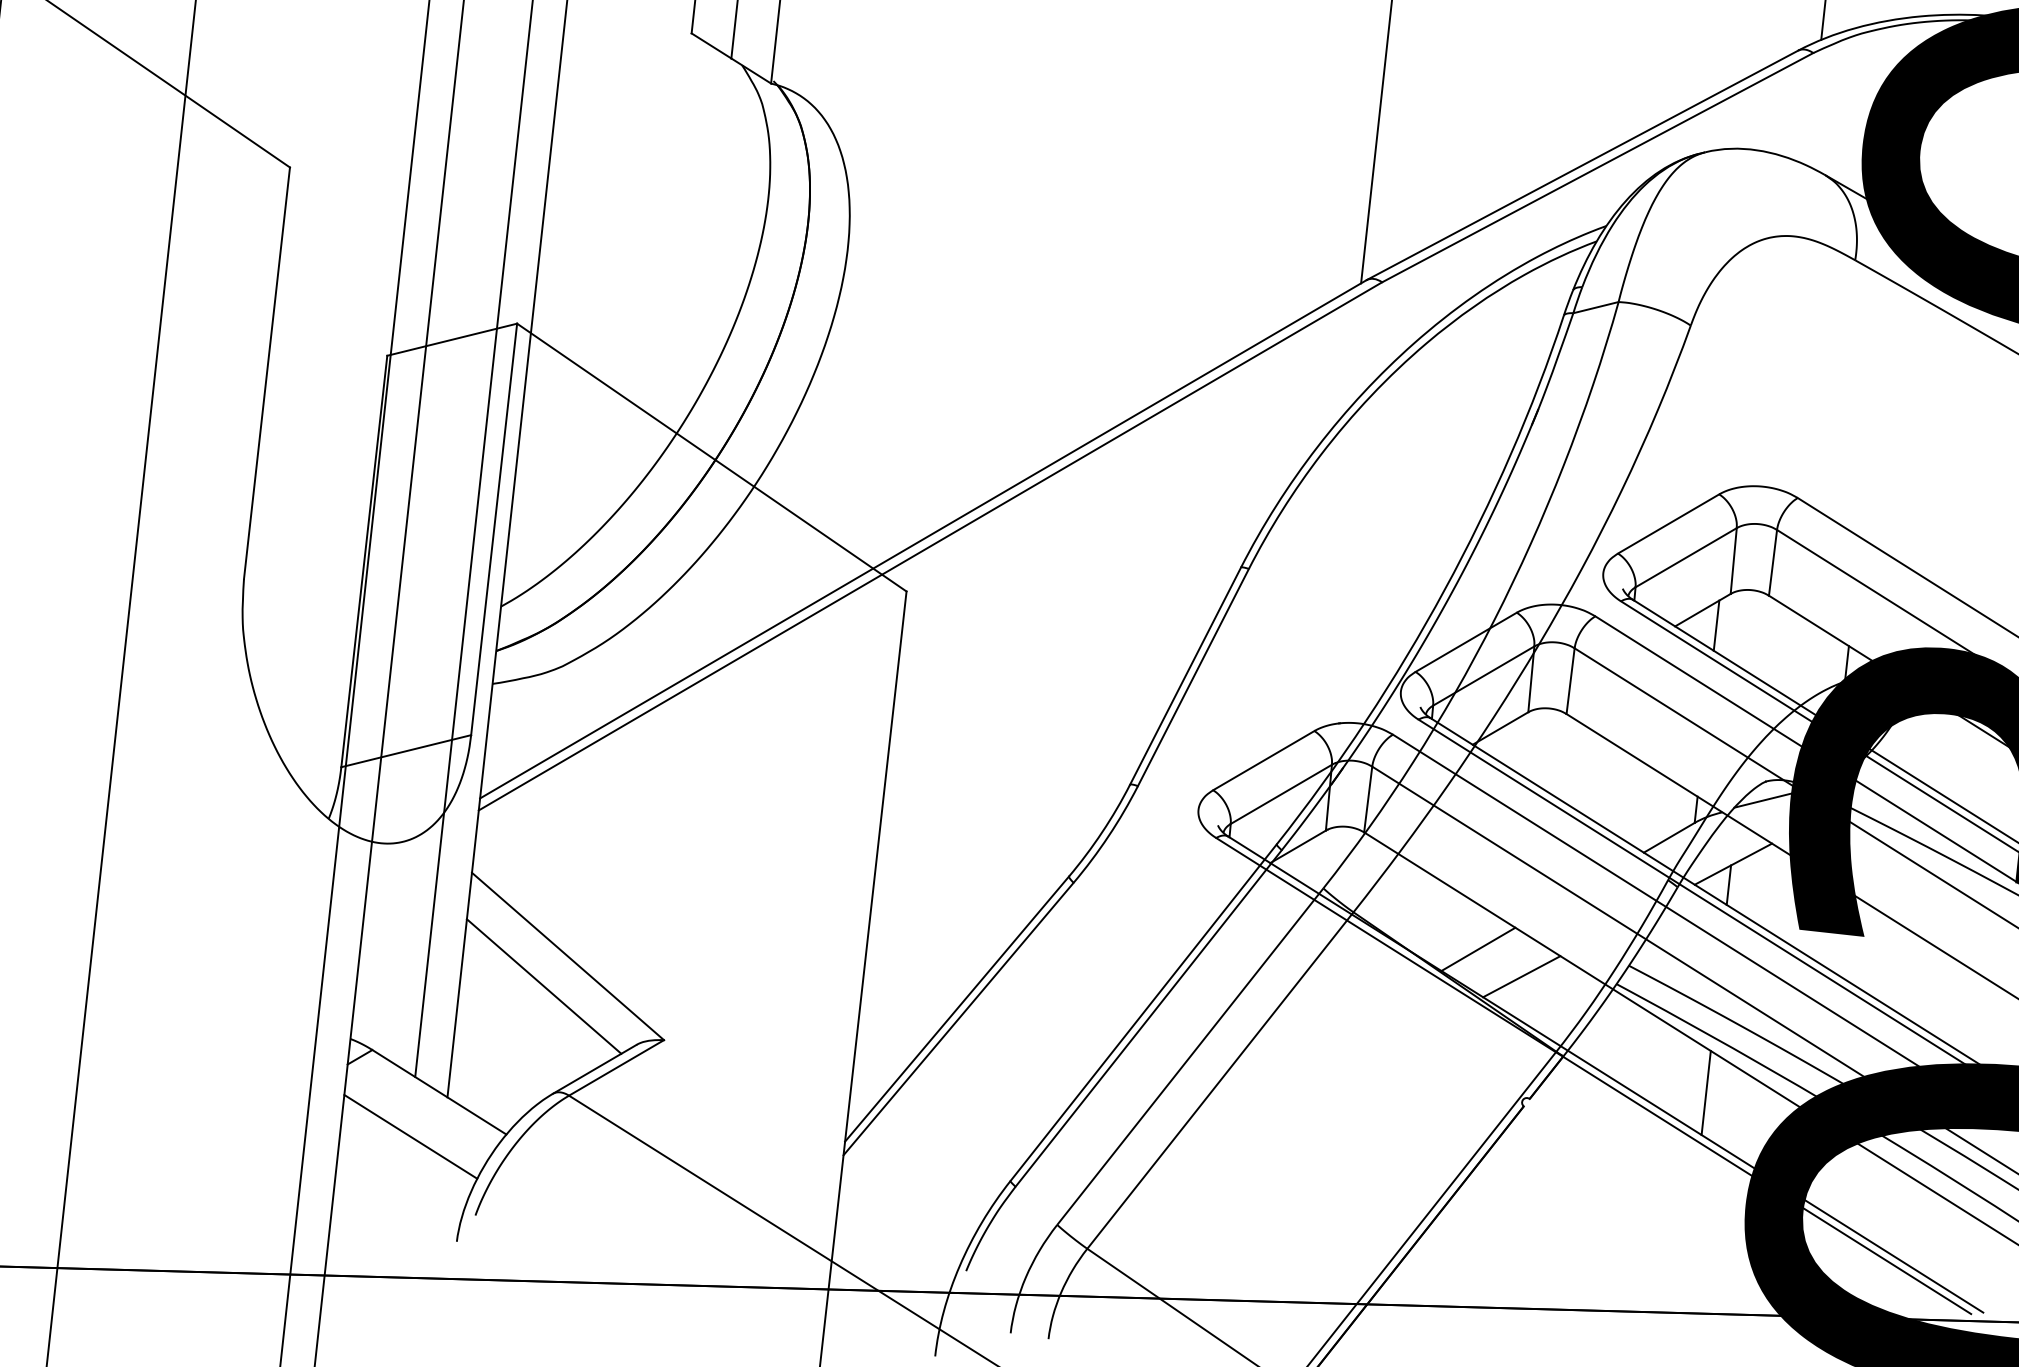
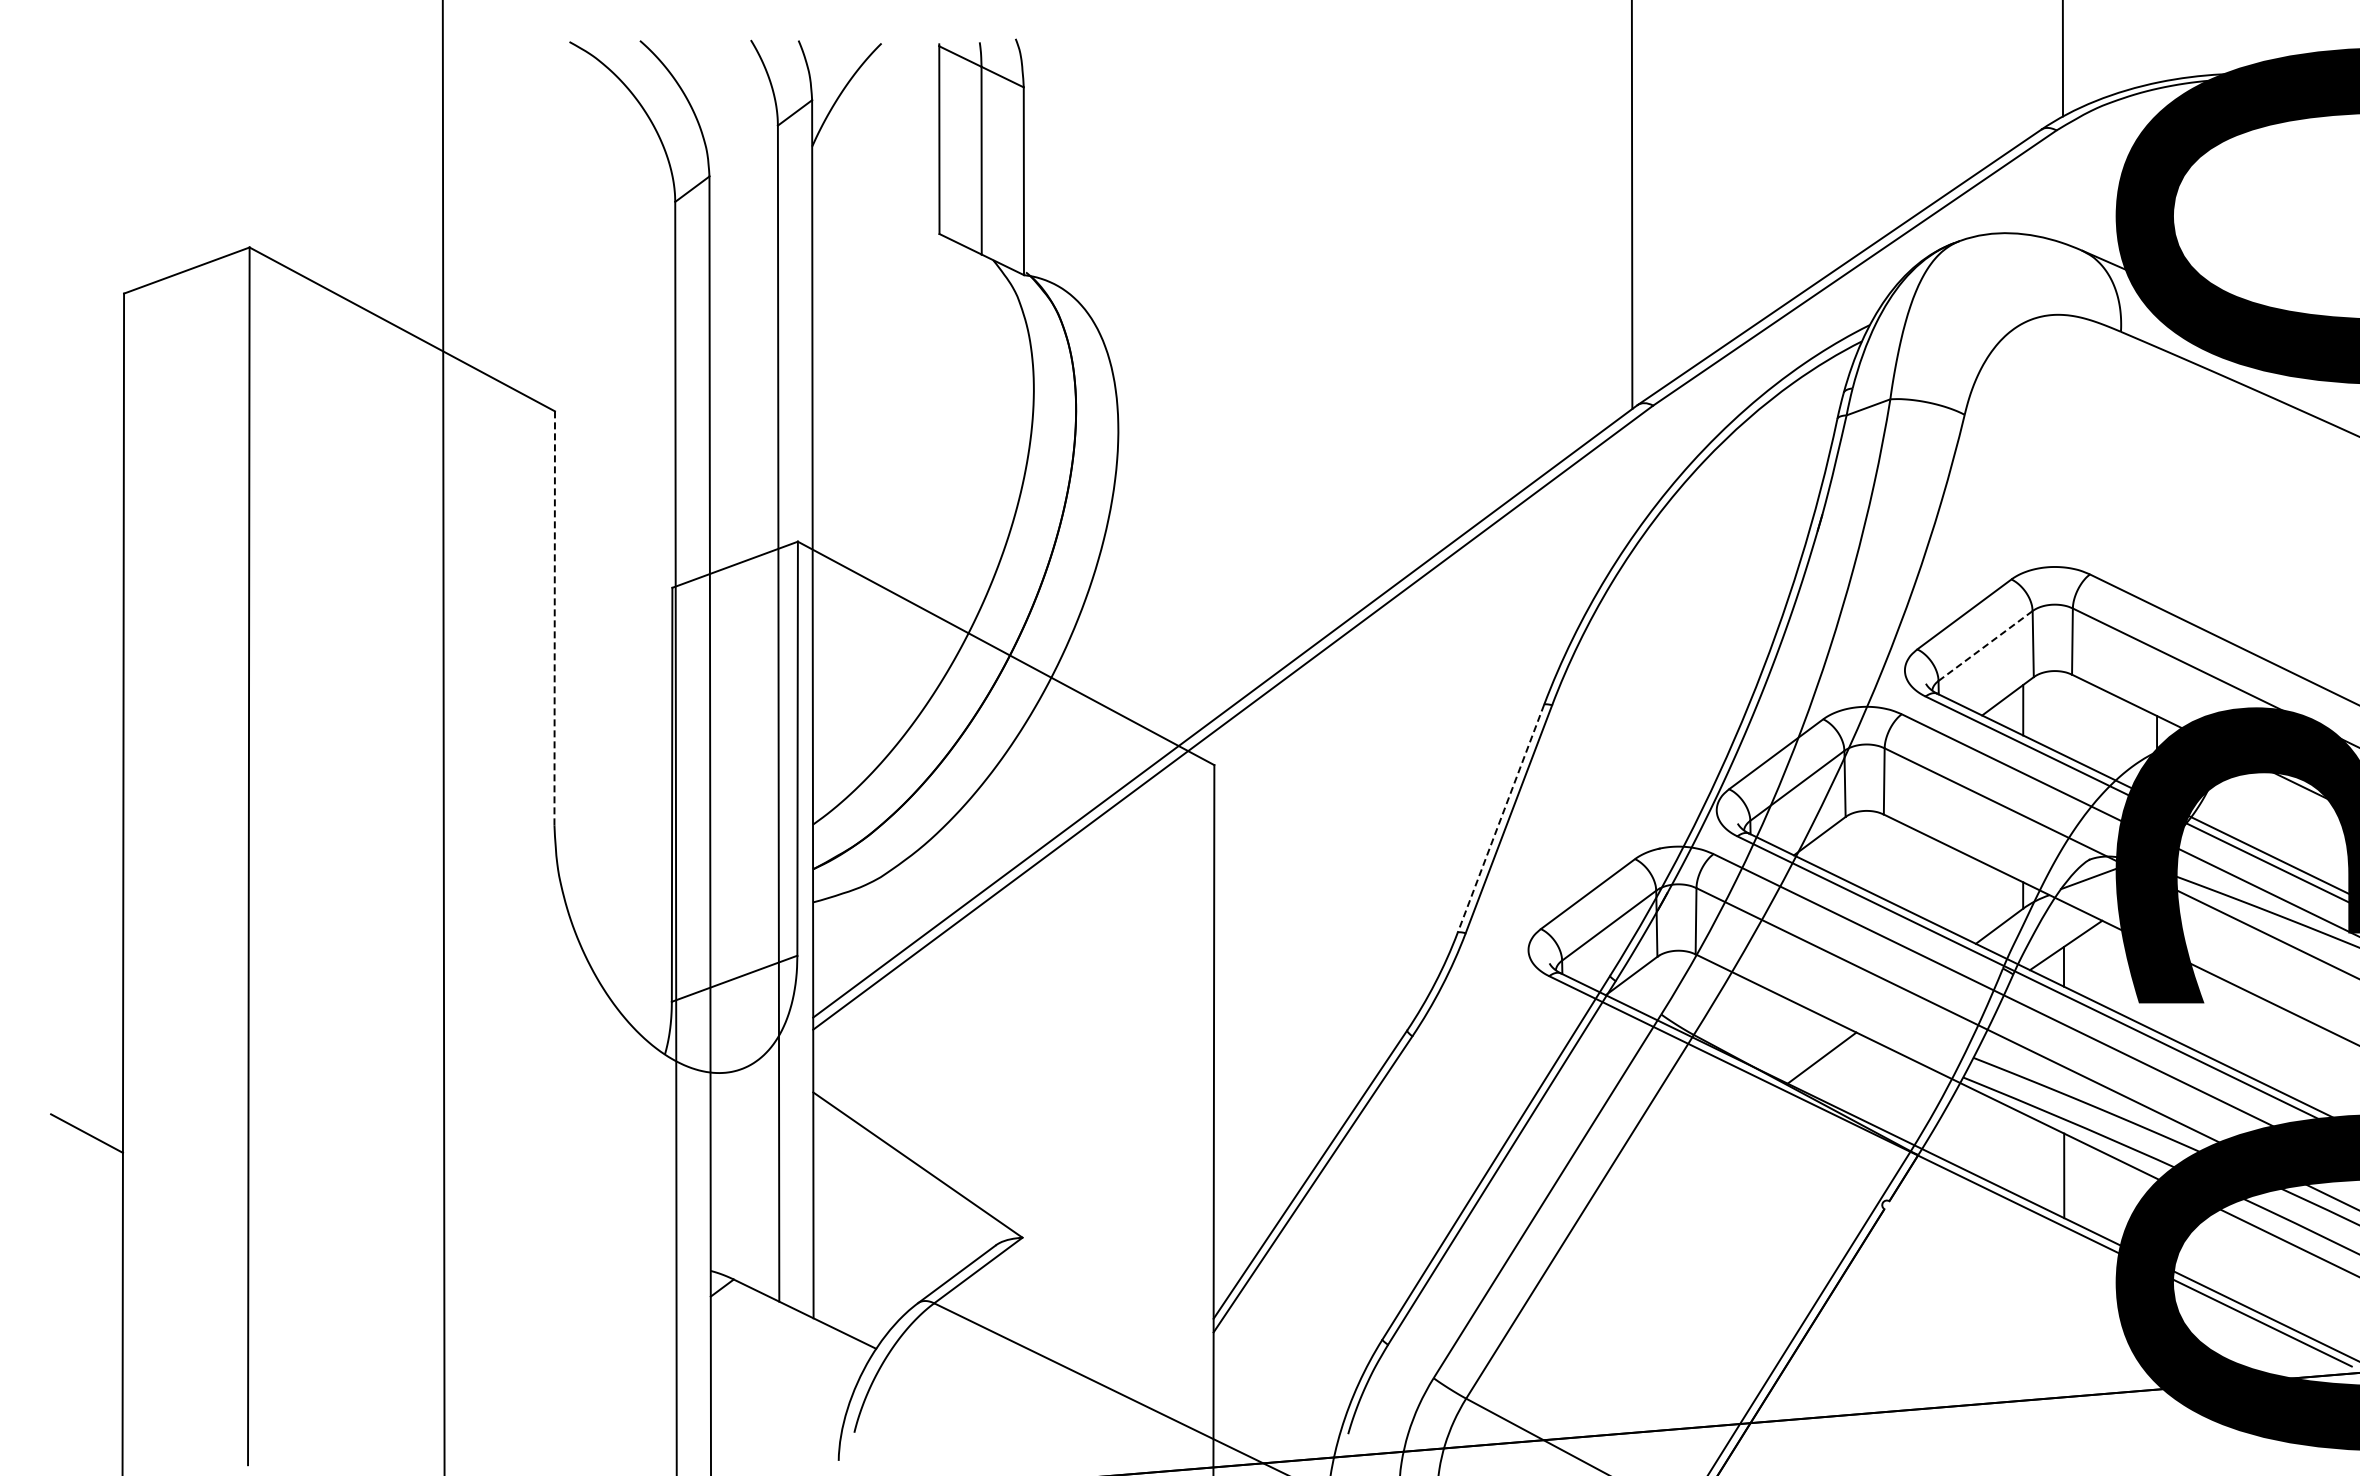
line: (266, 372) -> (554, 617), solid -> dashed
line: (1686, 558) -> (1985, 646), solid -> dashed
line: (1185, 675) -> (1500, 818), solid -> dashed
line: (1521, 976) -> (1867, 1080), removed
line: (544, 986) -> (897, 1197), removed
line: (410, 1136) -> (781, 1361), removed

